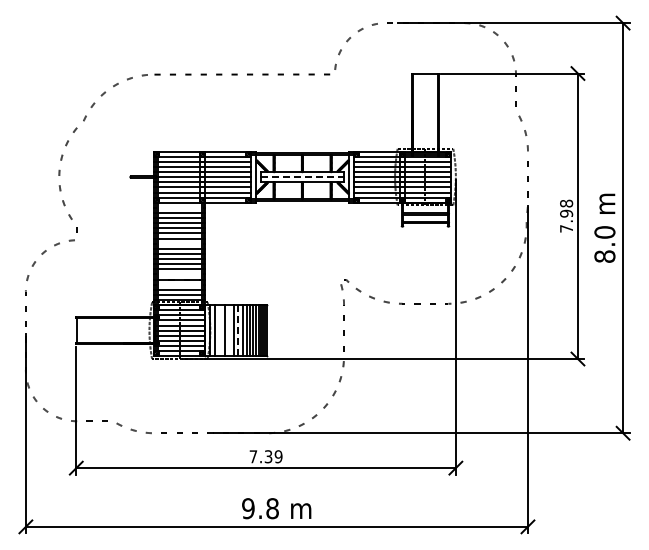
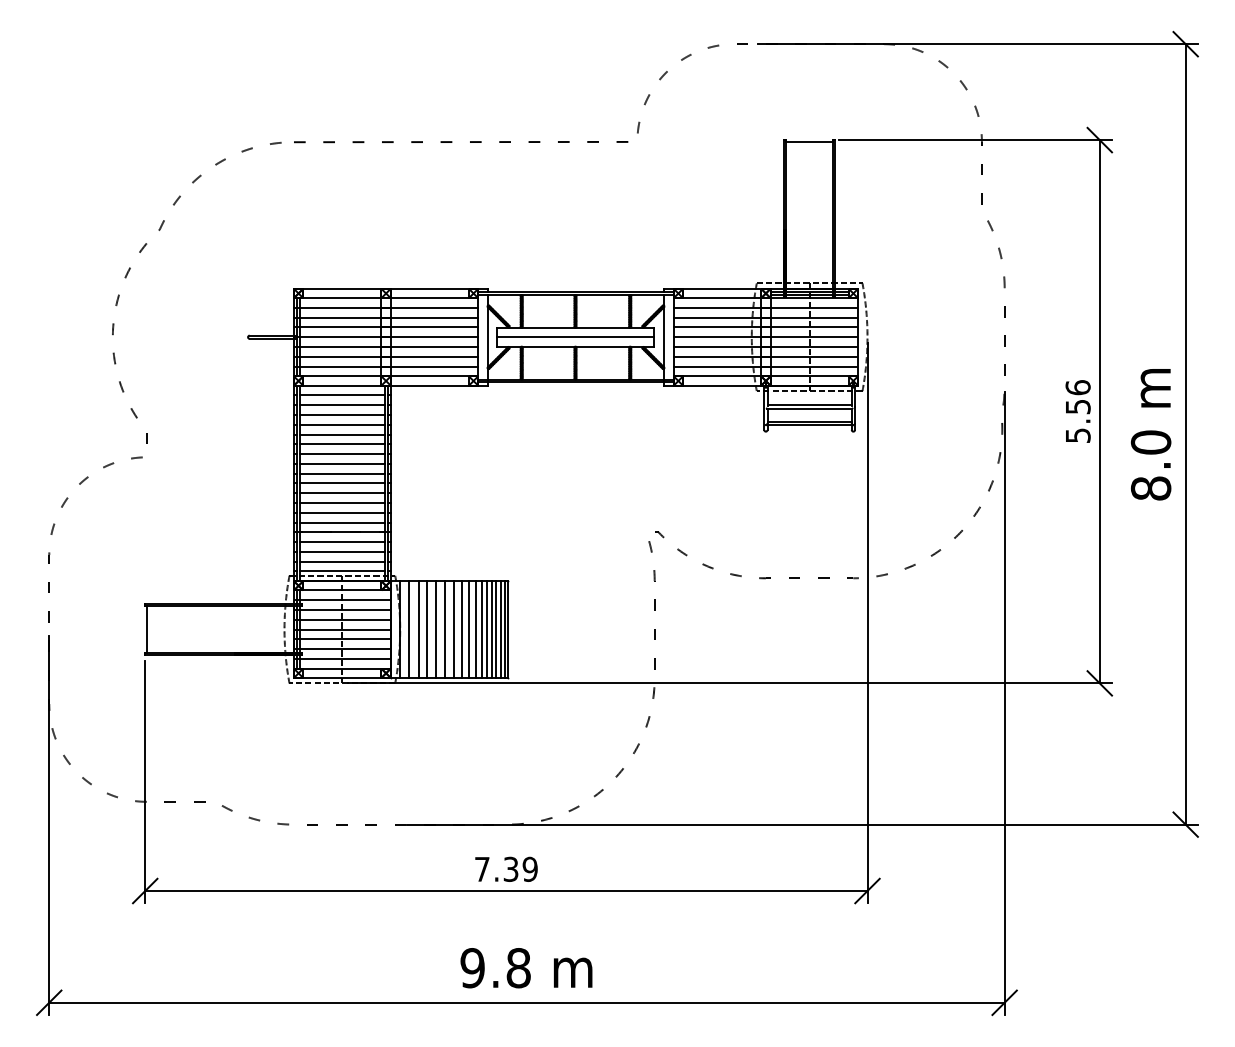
line: (302, 177) -> (575, 337), dashed -> solid
line: (179, 207) -> (341, 395), added
text: (566, 215) -> (1078, 410), 7.98 -> 5.56
line: (179, 243) -> (341, 463), added
line: (179, 274) -> (341, 522), added
line: (179, 284) -> (341, 541), added
line: (219, 330) -> (417, 629), added
line: (229, 330) -> (436, 629), added
line: (238, 330) -> (453, 629), dashed -> solid

